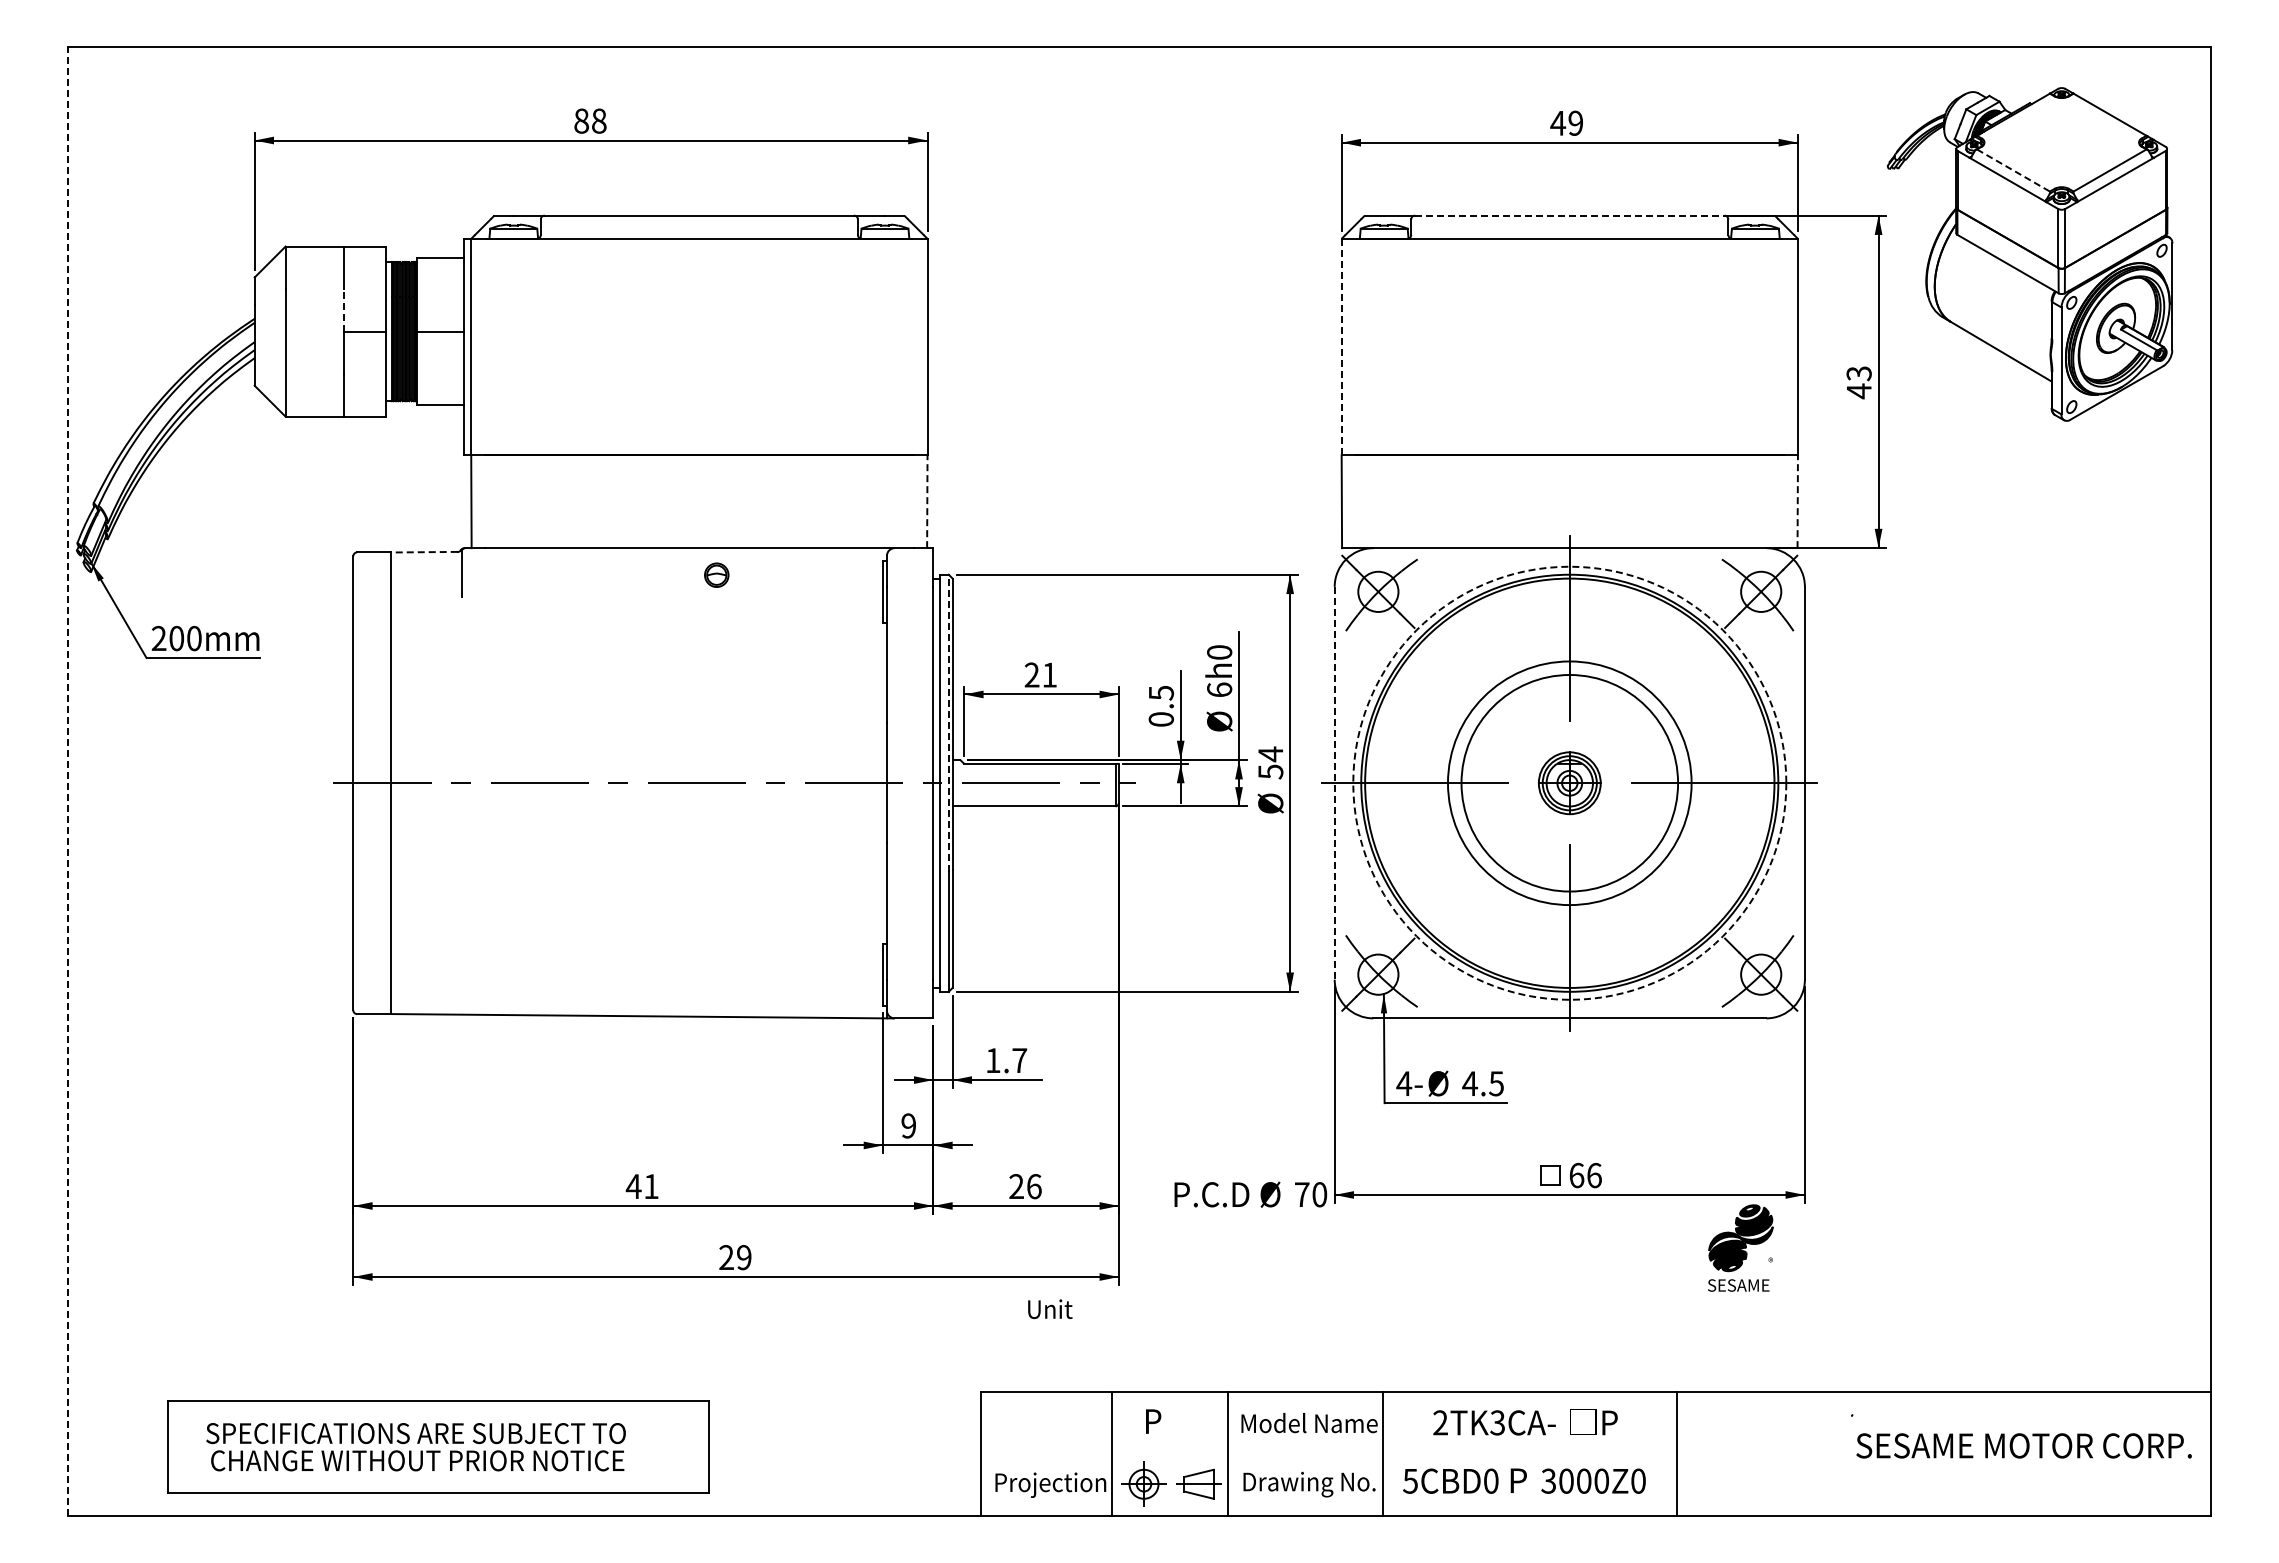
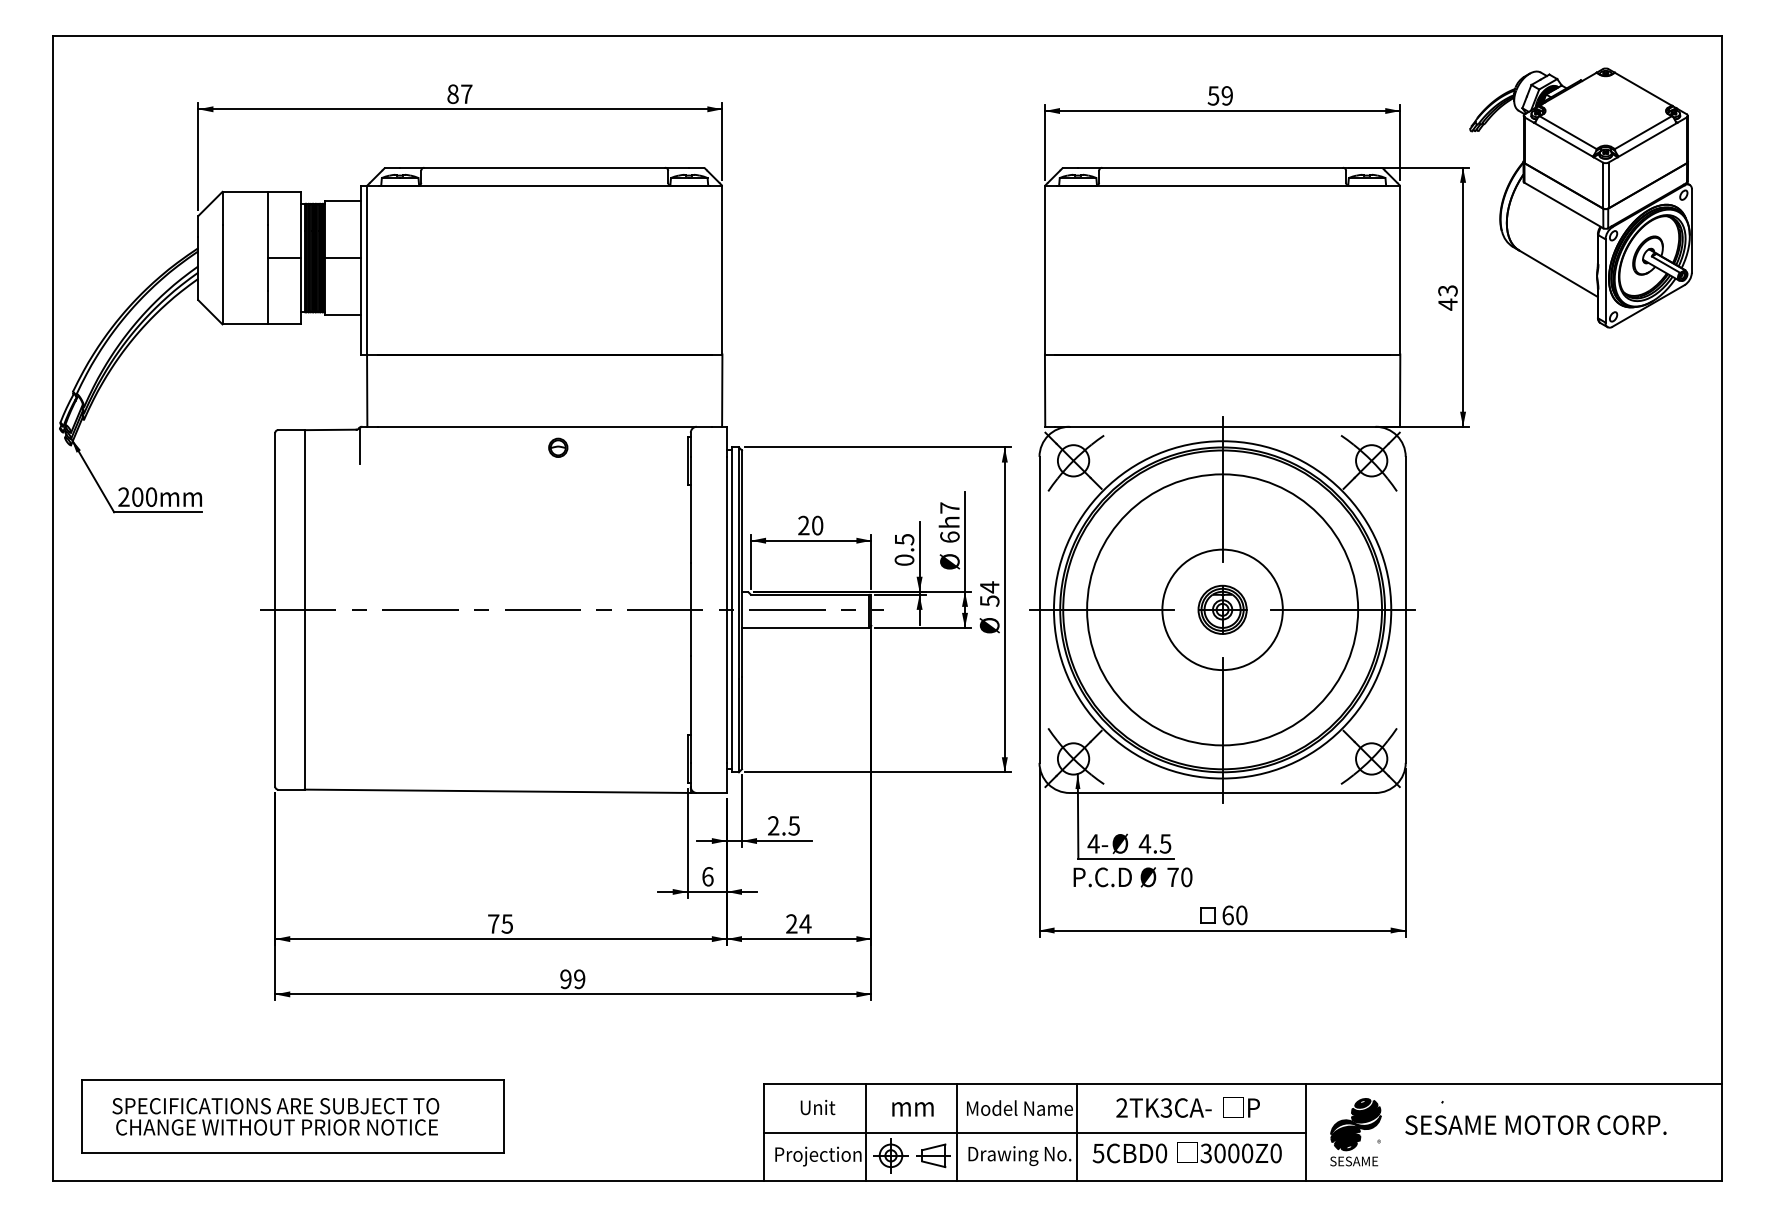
text: (599, 120) -> (466, 93), 88 -> 87
text: (1558, 123) -> (1213, 96), 49 -> 59
line: (2013, 170) -> (1568, 132), dashed -> solid
line: (1569, 215) -> (1222, 167), dashed -> solid
line: (343, 309) -> (267, 240), dashed -> solid
line: (1341, 346) -> (1044, 269), dashed -> solid
line: (927, 501) -> (722, 390), dashed -> solid
line: (1797, 501) -> (1399, 390), dashed -> solid
line: (423, 552) -> (329, 430), dashed -> solid
text: (1219, 652) -> (949, 508), h0 -> h7
text: (1049, 674) -> (817, 525), 21 -> 20
line: (948, 722) -> (738, 562), dashed -> solid
line: (68, 781) -> (53, 608), dashed -> solid
circle: (1569, 782) -> (1222, 609), dashed -> solid
circle: (1569, 782) -> (1222, 609), size x0.71
line: (1334, 783) -> (1039, 610), dashed -> solid
circle: (1569, 783) -> (1222, 610), size x1.43
text: (1006, 1060) -> (783, 825), 1.7 -> 2.5
text: (908, 1125) -> (707, 876), 9 -> 6
text: (1594, 1175) -> (1241, 915), 66 -> 60
text: (641, 1186) -> (499, 923), 41 -> 75
text: (1034, 1186) -> (805, 923), 26 -> 24
text: (1250, 1194) -> (1132, 877), moved
part: (1740, 1247) -> (1355, 1131), moved
text: (726, 1257) -> (565, 979), 29 -> 99
text: (1050, 1308) -> (818, 1106), moved
text: (1171, 1421) -> (912, 1106), P -> mm
text: (2023, 1445) -> (1535, 1124), moved
part: (438, 1446) -> (293, 1116), moved
line: (1328, 1454) -> (1034, 1132), added
text: (1523, 1480) -> (1186, 1152), P -> □

